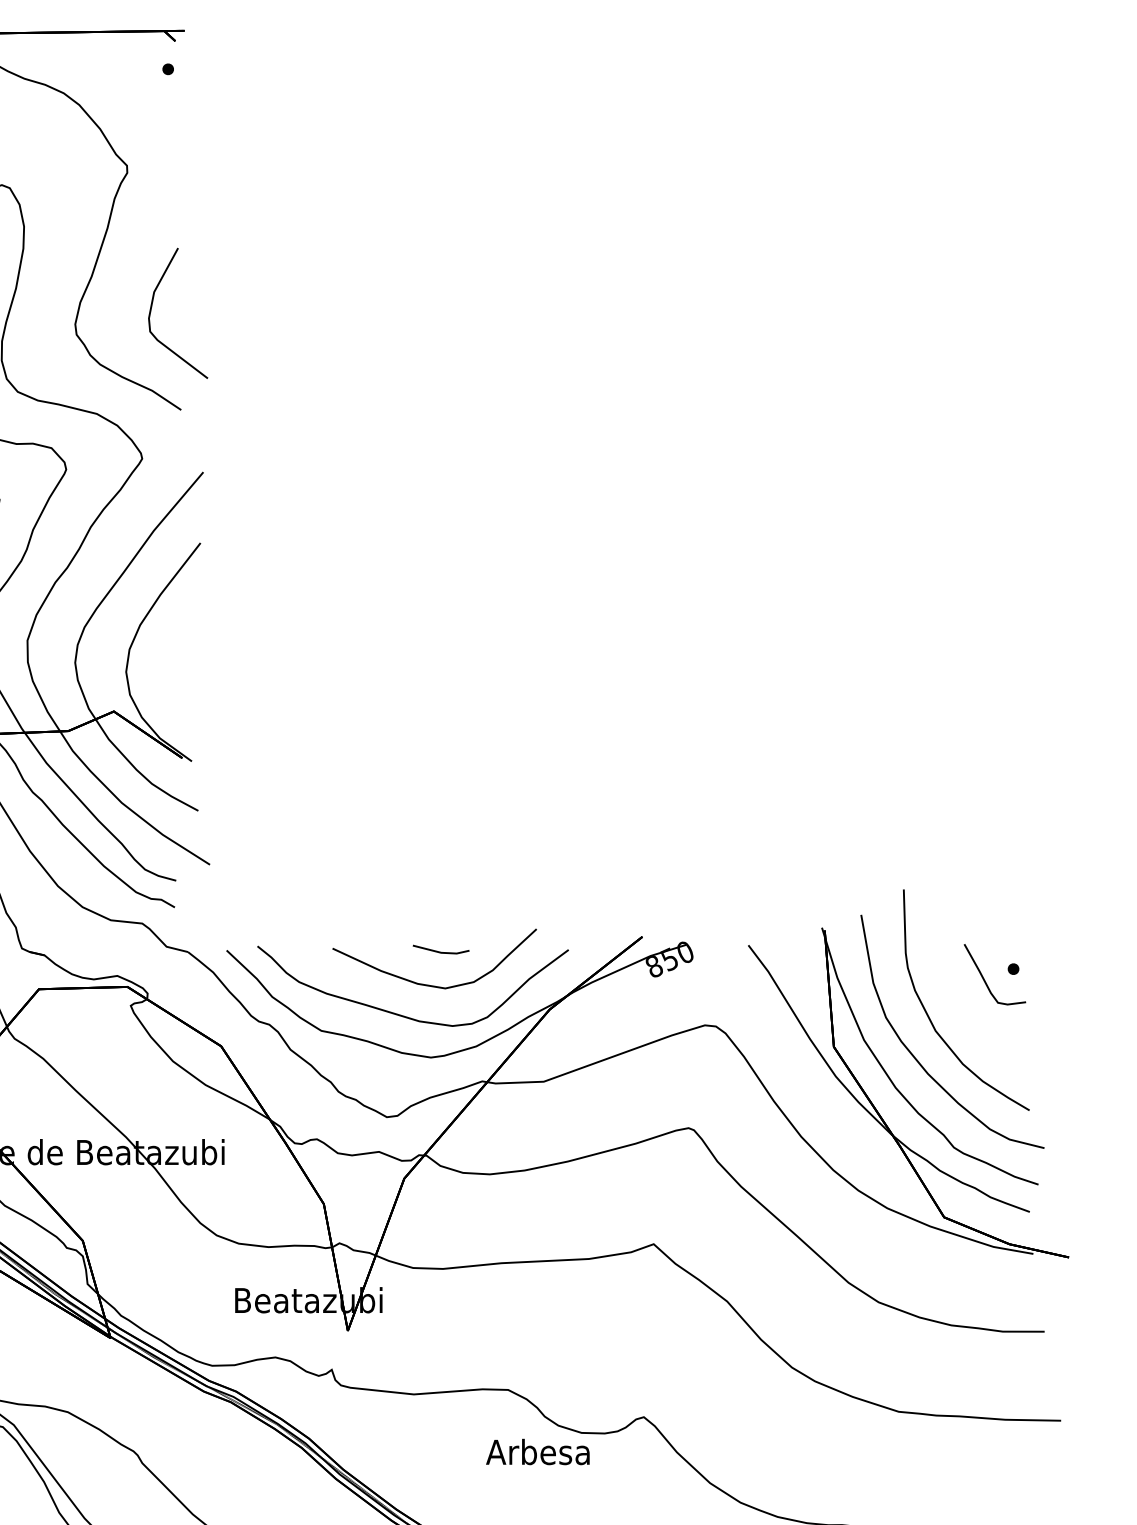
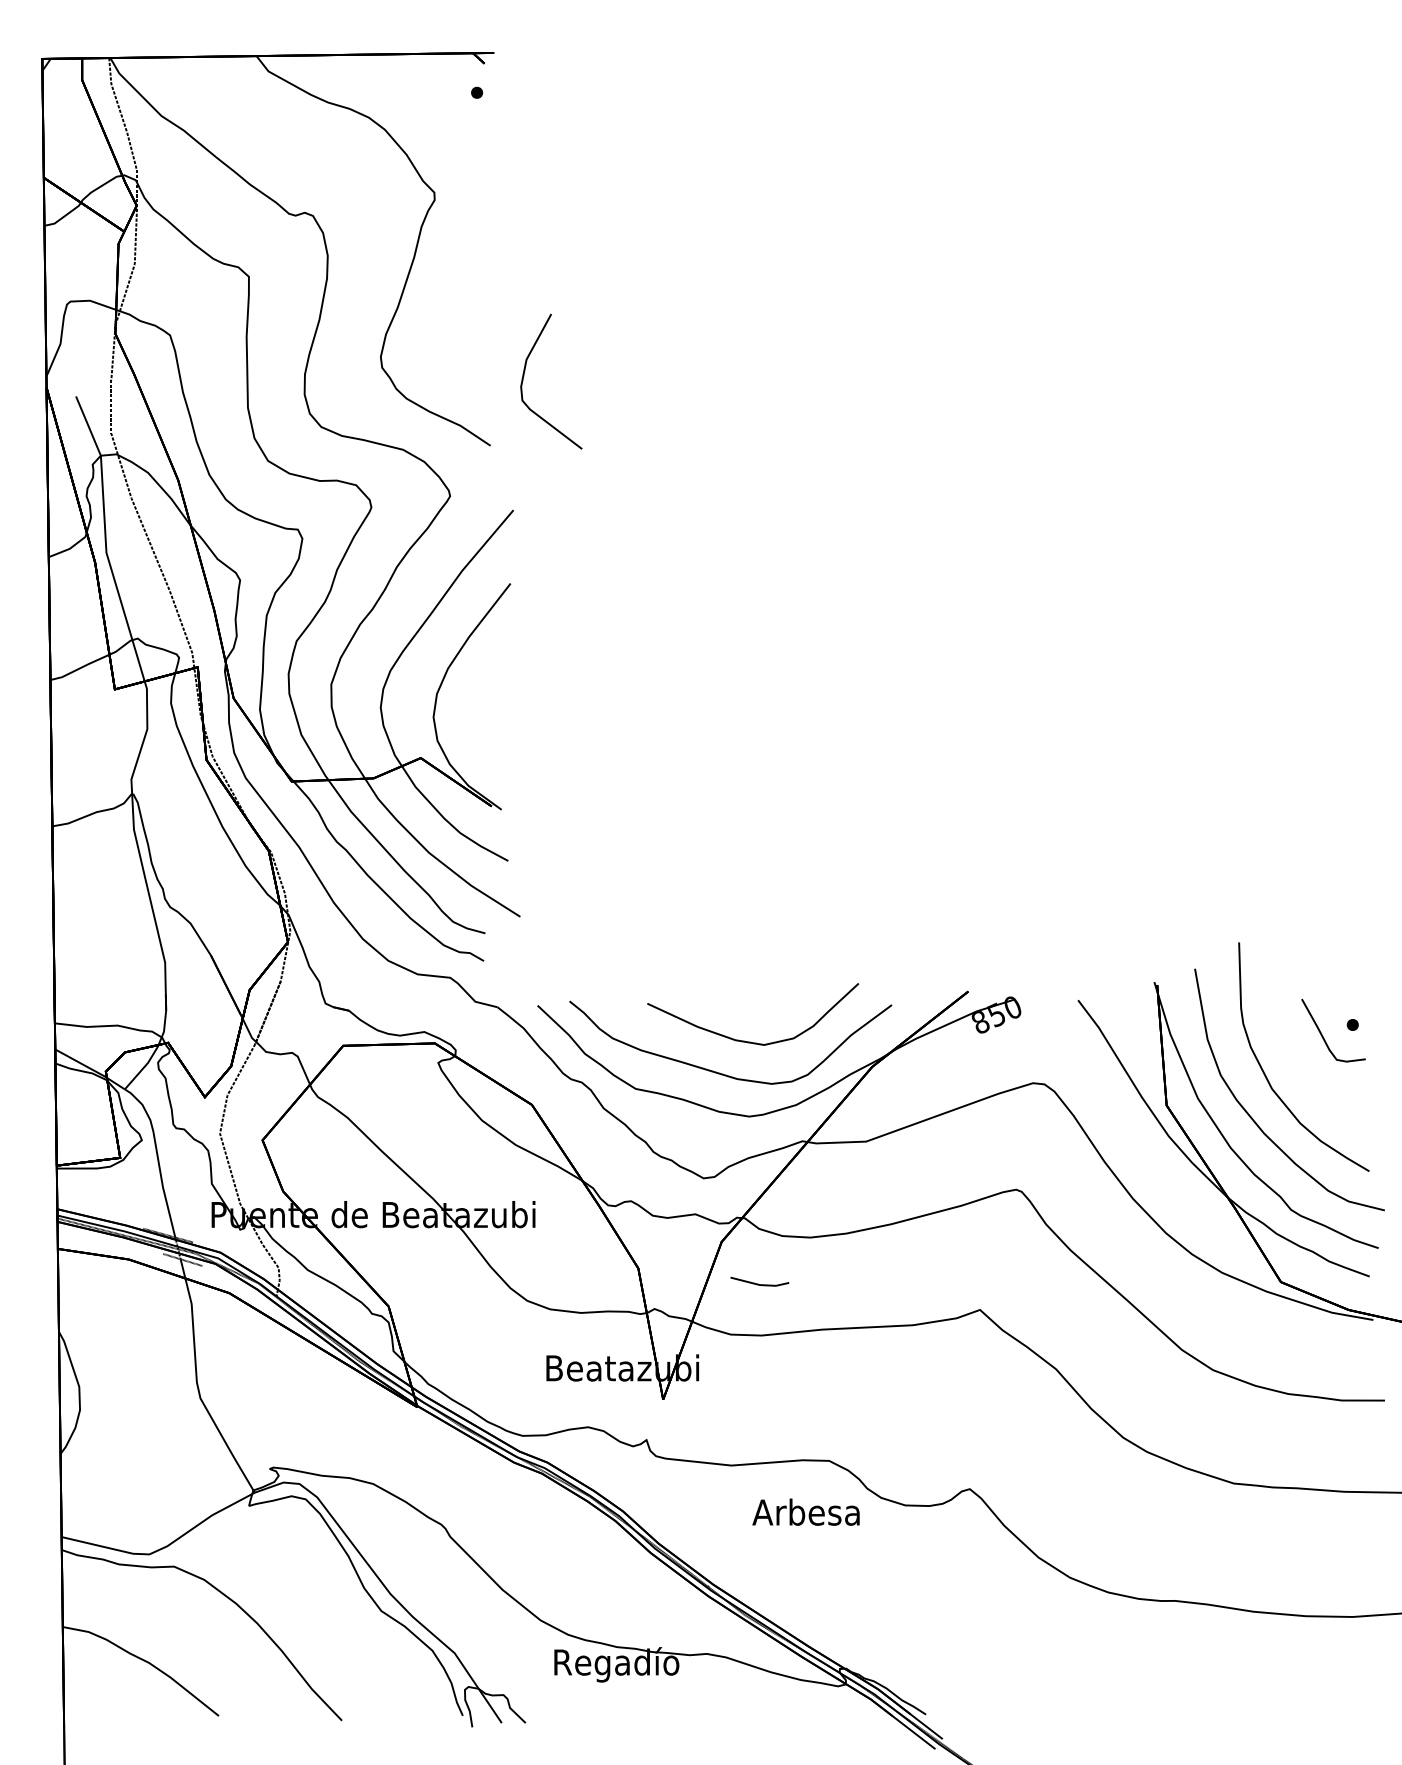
curve: (152, 308) -> (524, 376), moved
line: (439, 951) -> (758, 1283), moved
text: (537, 1451) -> (805, 1511), moved

